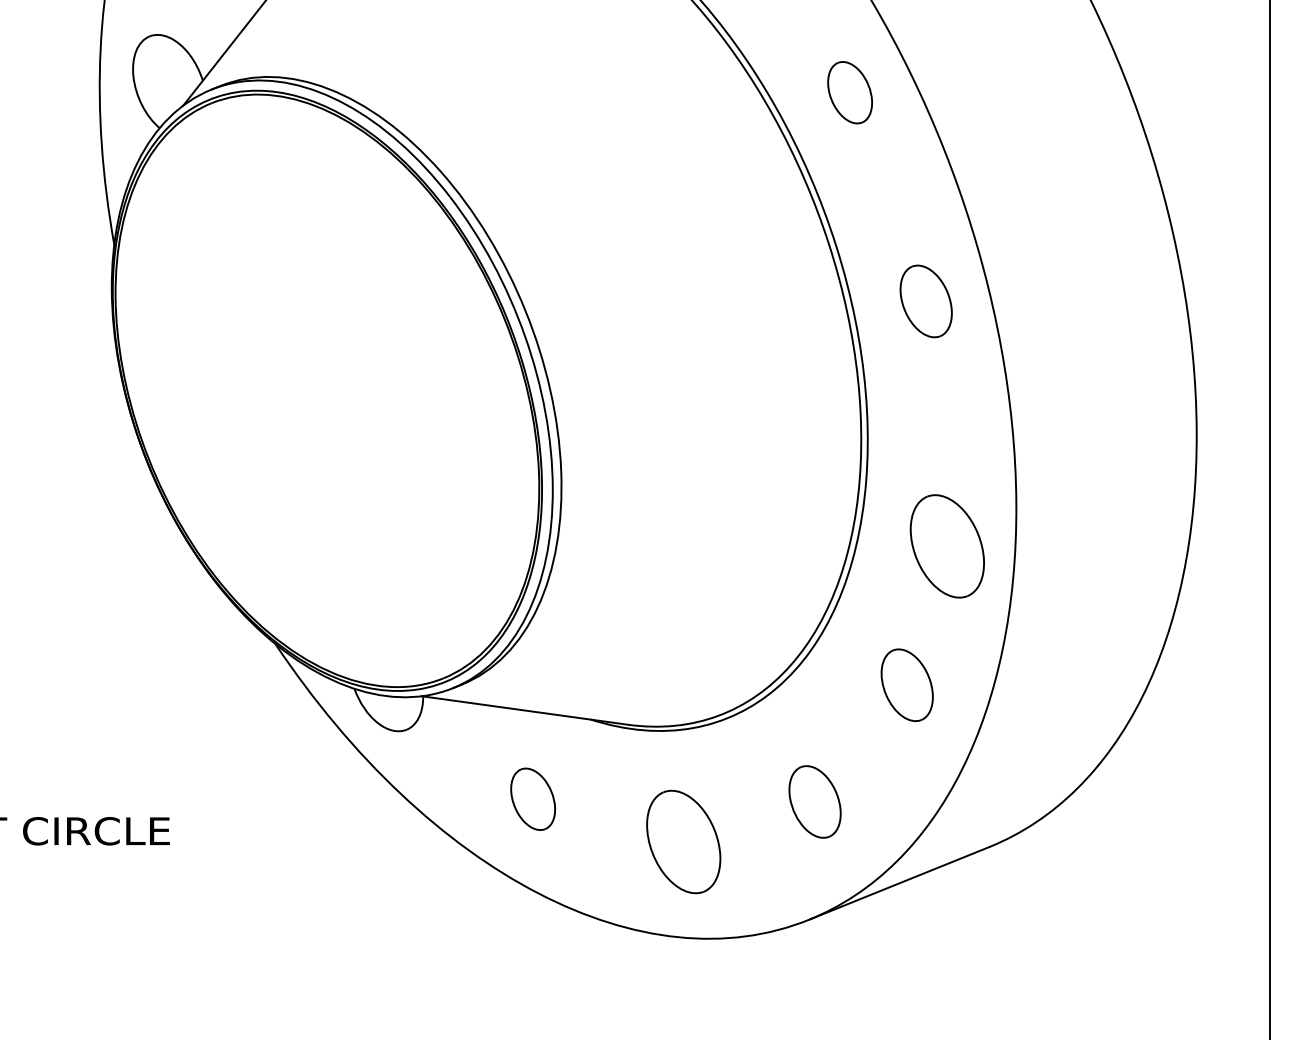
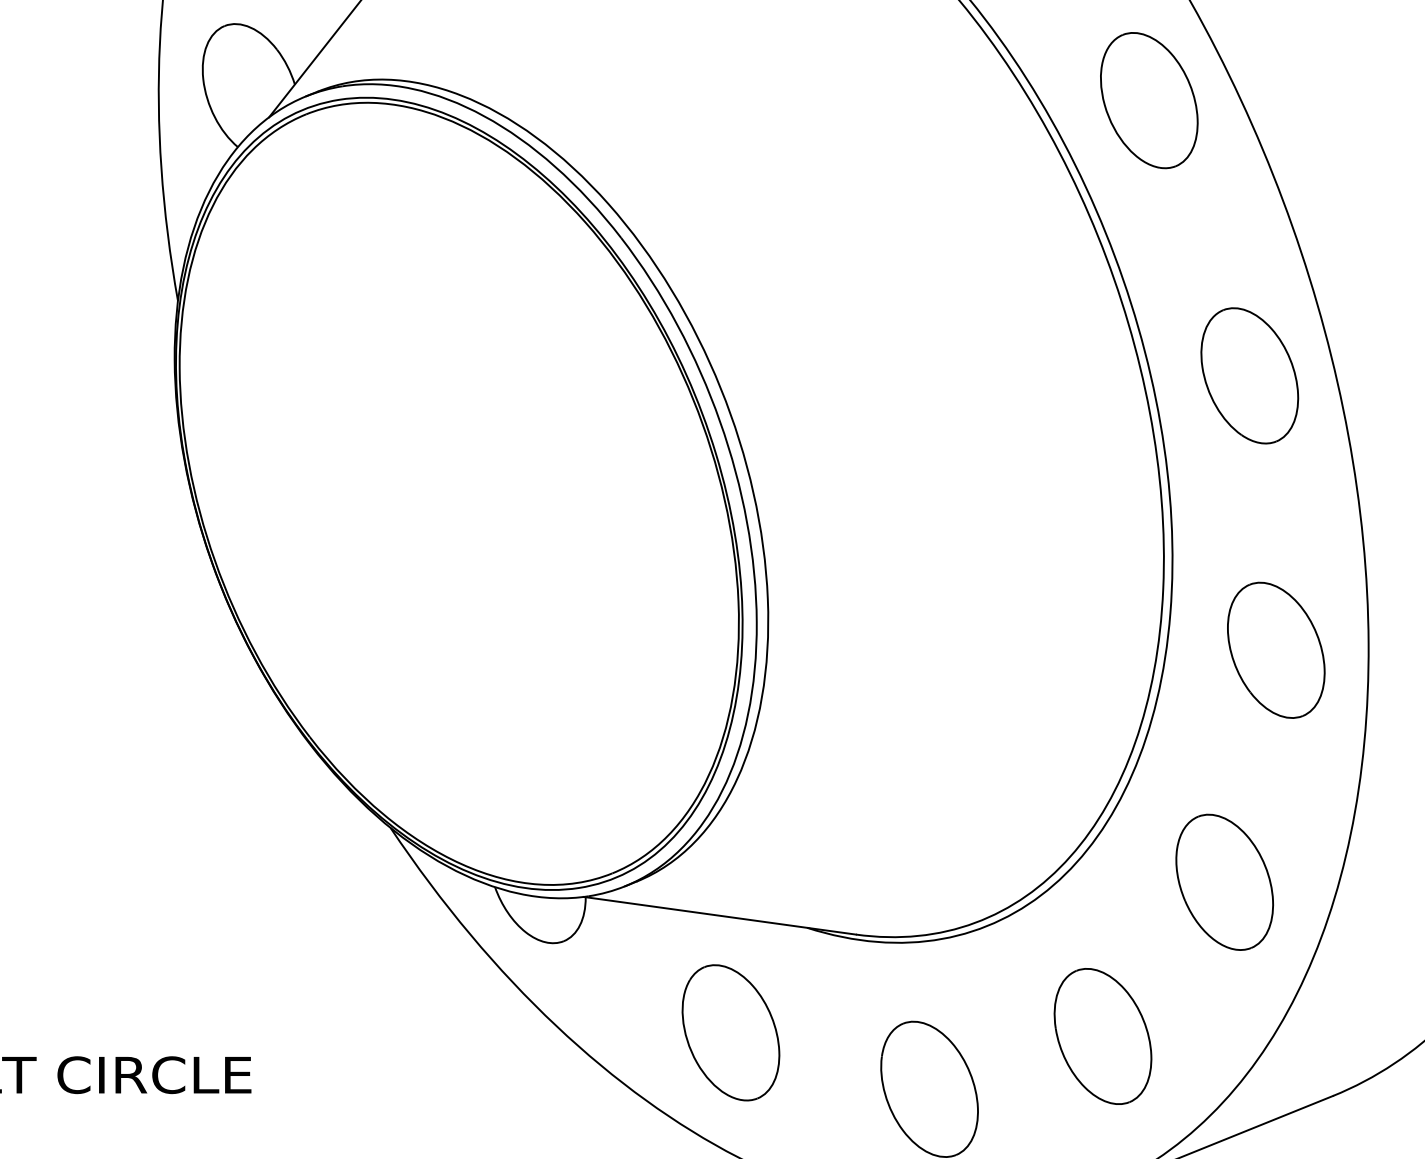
part: (849, 92) -> (1148, 100), size x1.67
part: (925, 301) -> (1248, 375), size x1.43
part: (946, 546) -> (1275, 650), moved
part: (906, 685) -> (1223, 882), size x1.43
part: (532, 799) -> (729, 1033), size x1.67
part: (814, 801) -> (1102, 1035), size x1.43

